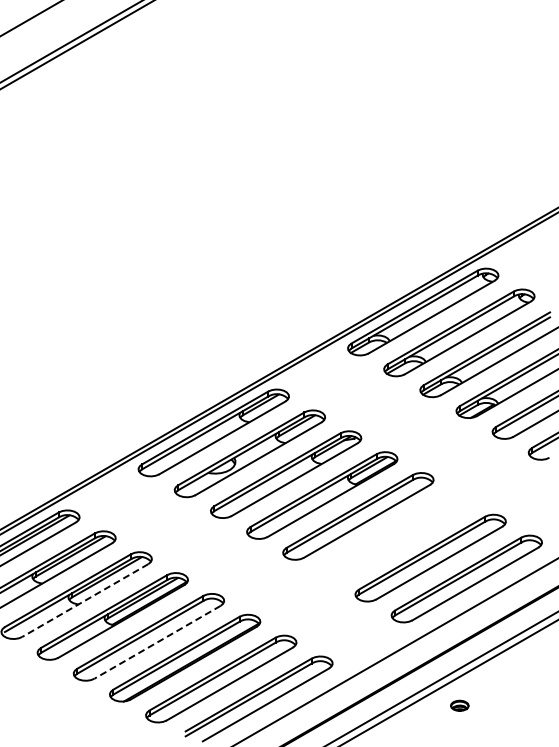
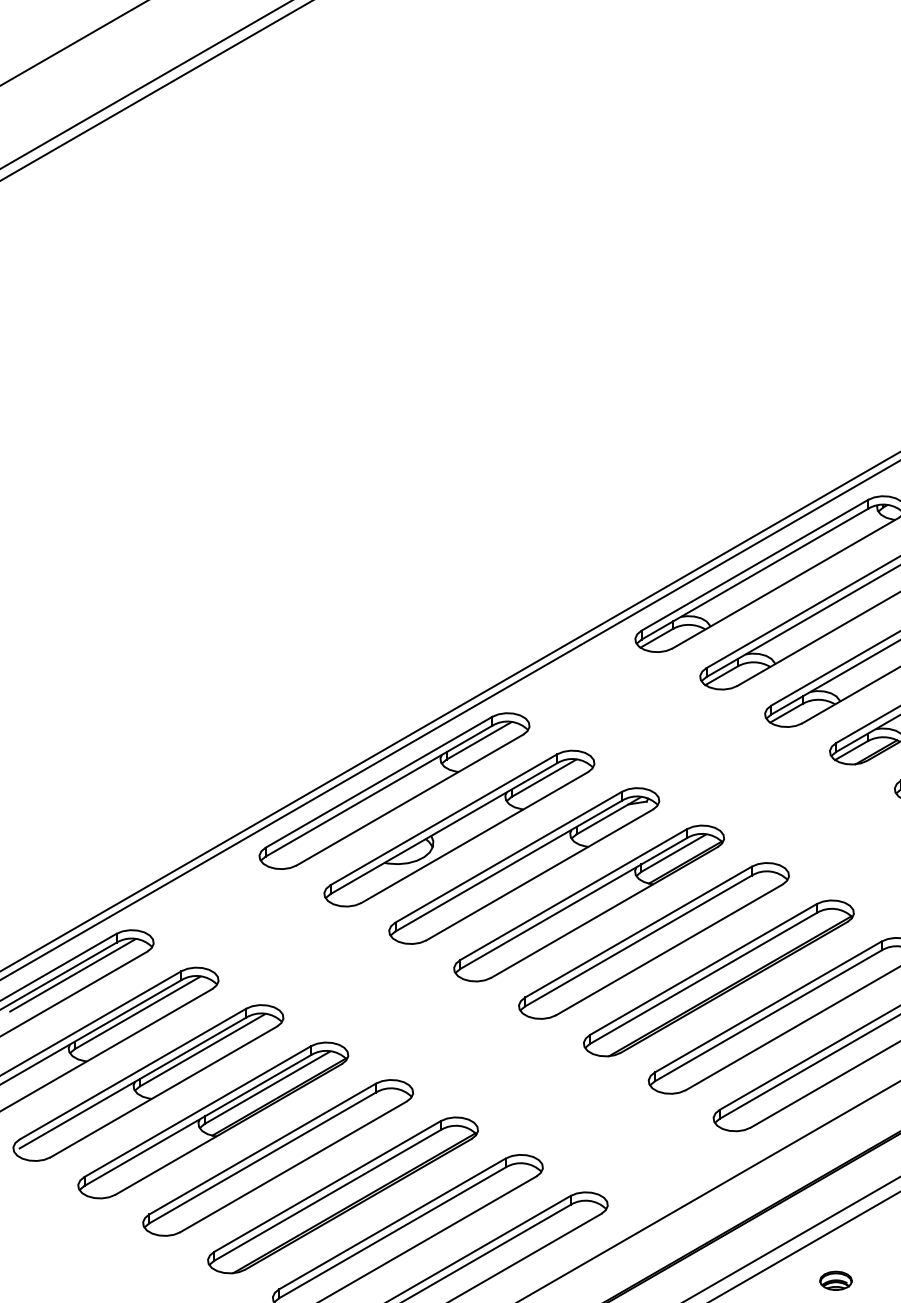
part: (394, 537) -> (718, 978), added
line: (85, 600) -> (164, 1091), dashed -> solid
line: (157, 642) -> (293, 1167), dashed -> solid

